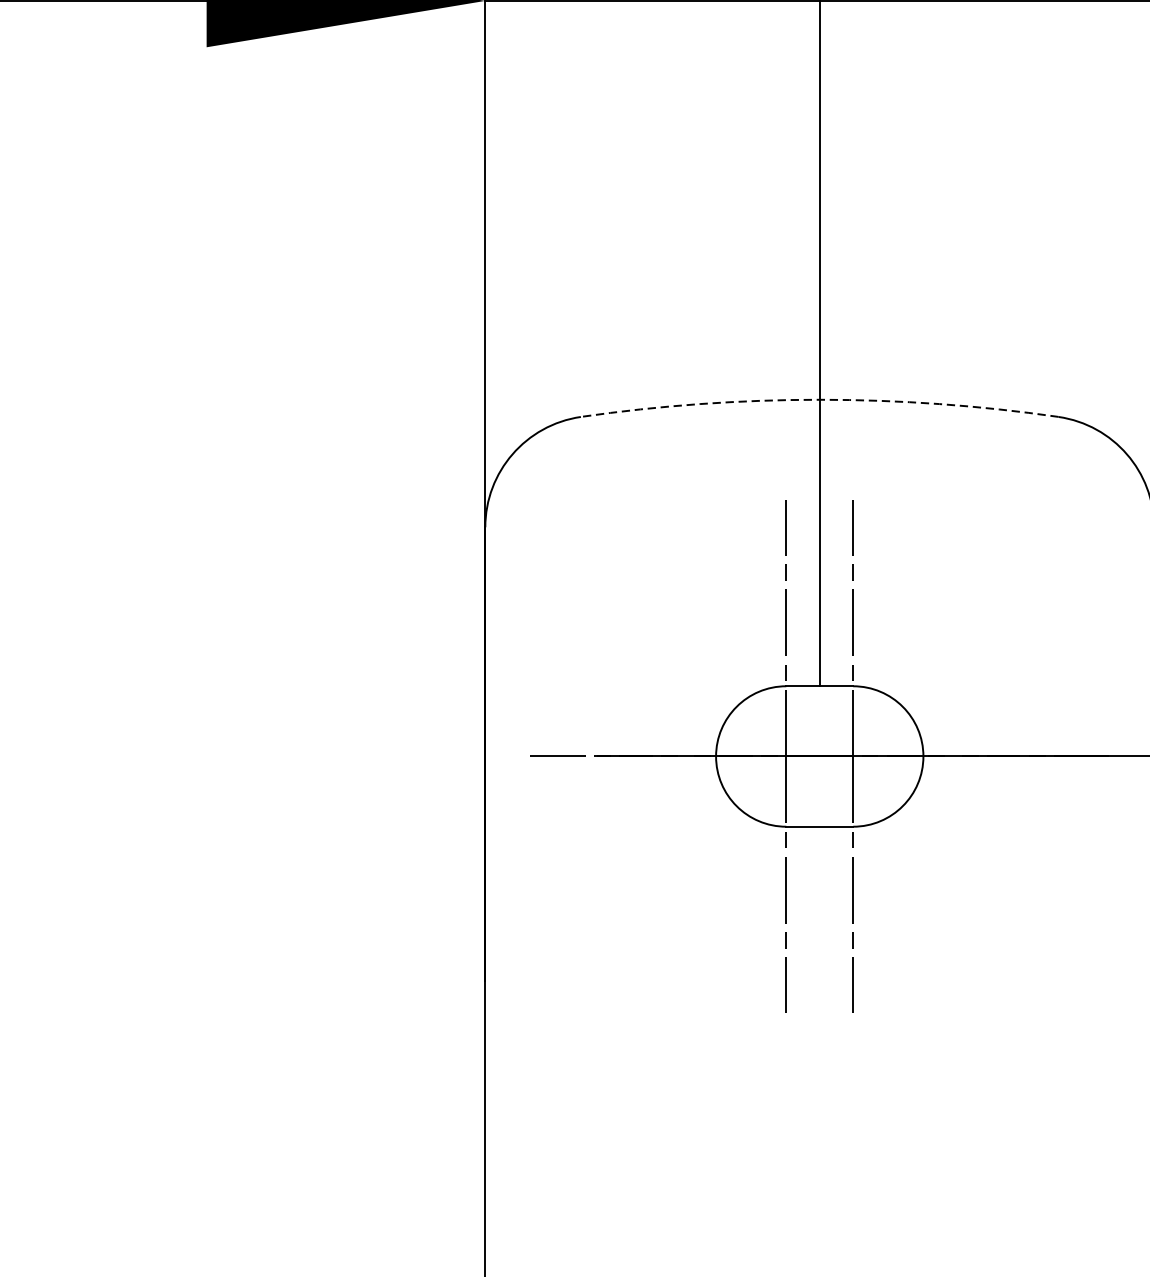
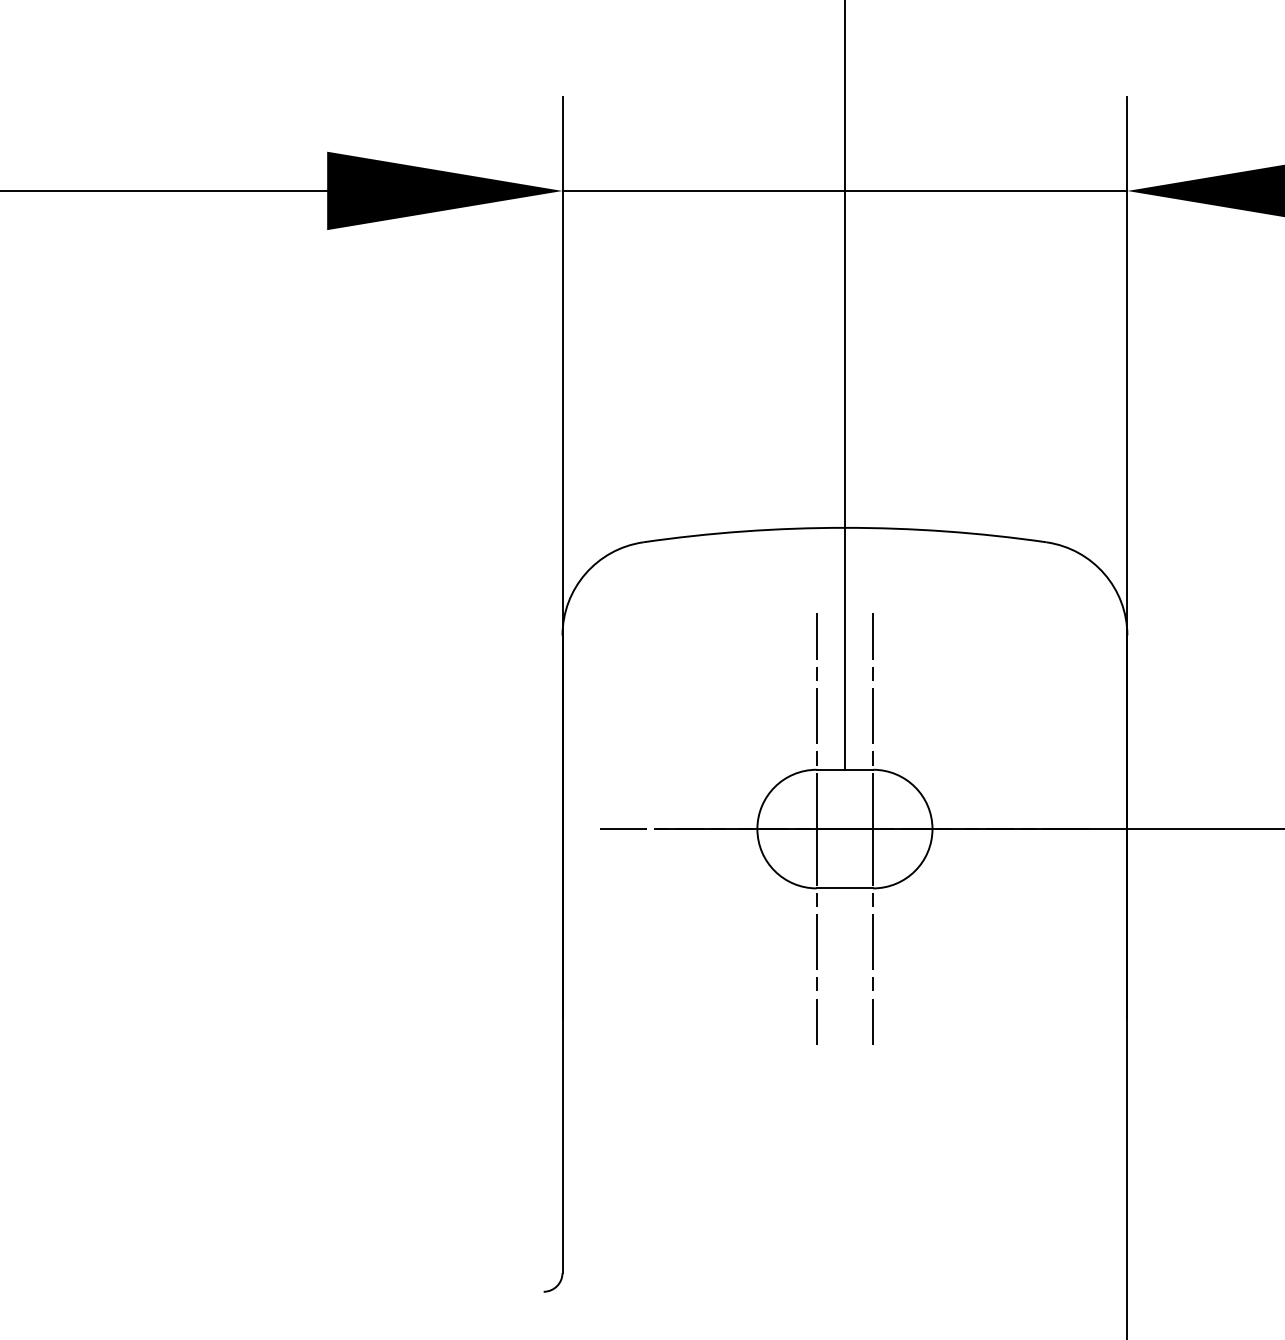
arc: (819, 399) -> (844, 527), dashed -> solid

